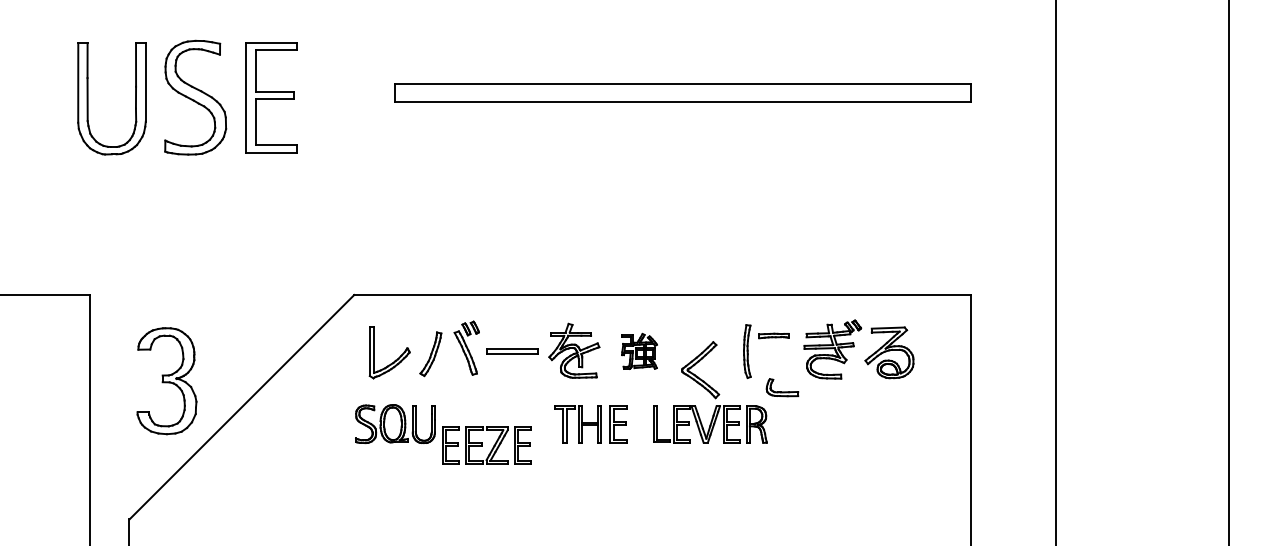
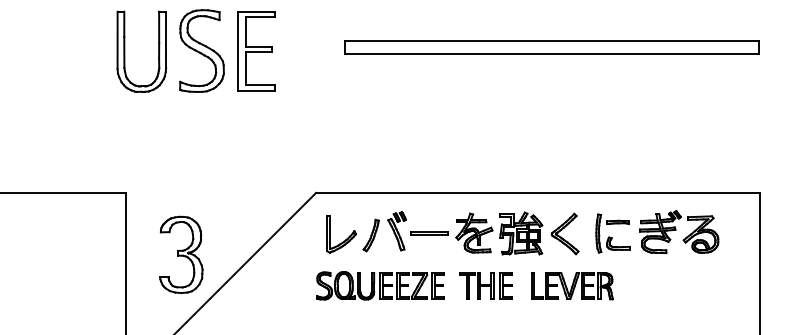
part: (639, 351) -> (521, 233), size x1.67
part: (698, 376) -> (563, 238), moved
part: (782, 387) -> (618, 243), moved
part: (486, 445) -> (411, 286), moved

